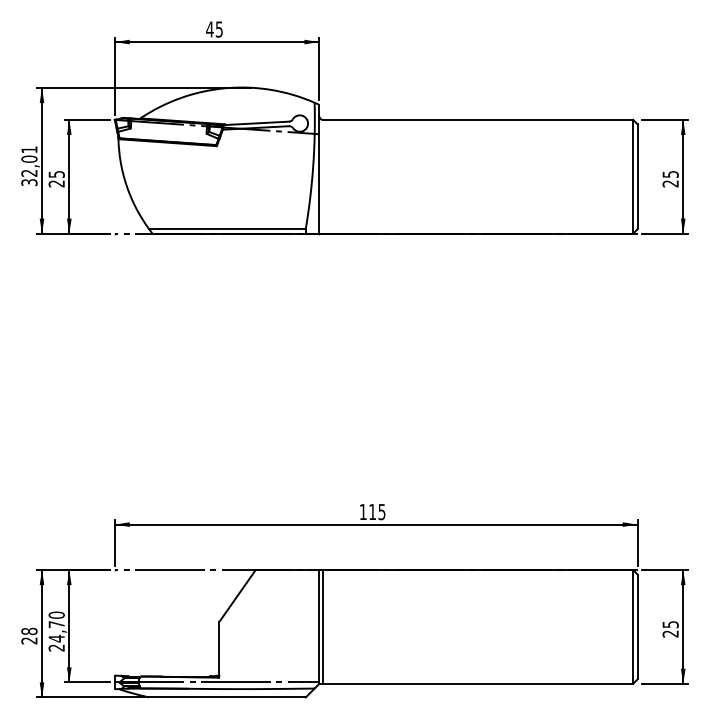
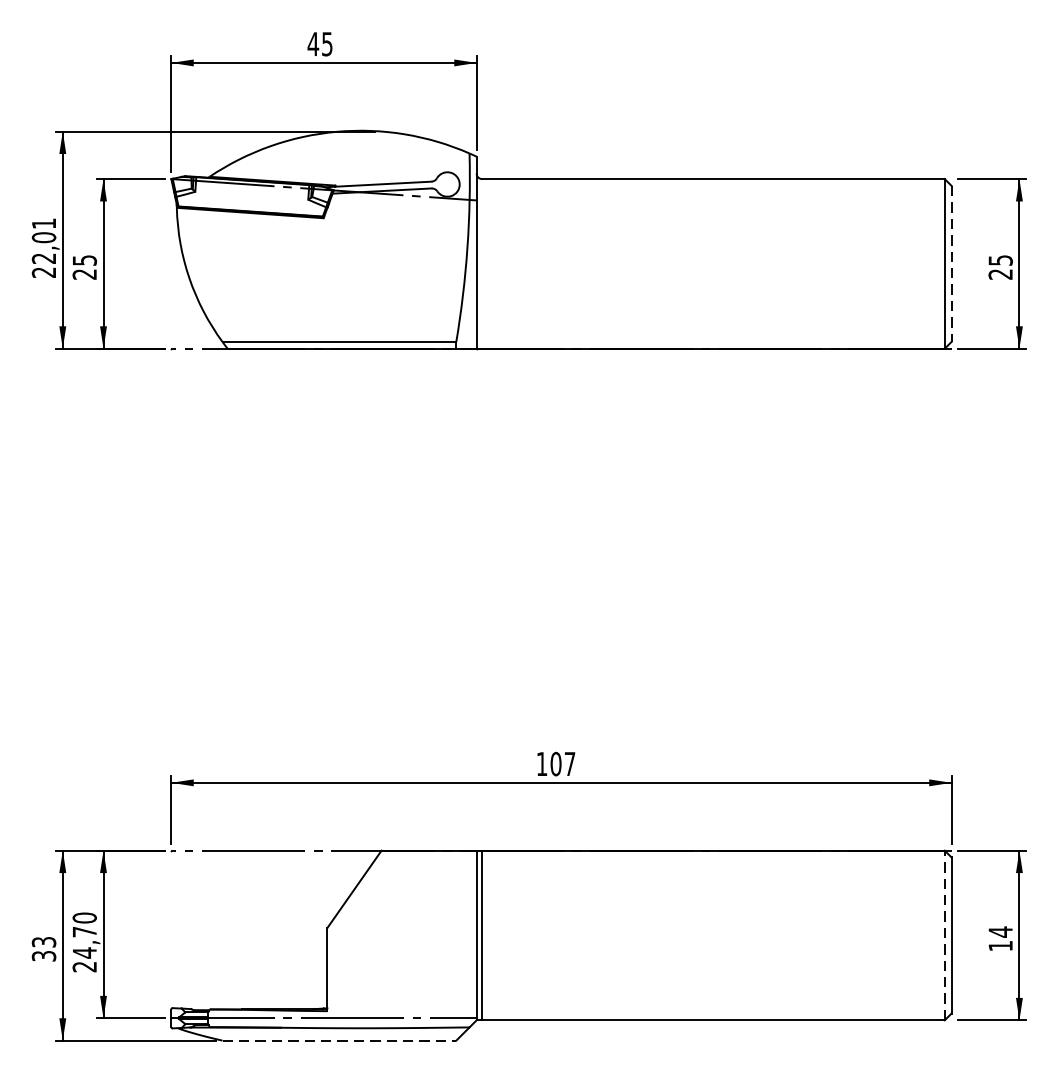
line: (637, 177) -> (951, 264), solid -> dashed
text: (29, 182) -> (44, 272), 32,01 -> 22,01
text: (377, 511) -> (563, 763), 115 -> 107
line: (633, 626) -> (945, 934), solid -> dashed
text: (670, 628) -> (1000, 937), 25 -> 14
text: (29, 635) -> (44, 948), 28 -> 33
line: (227, 697) -> (339, 1040), solid -> dashed

